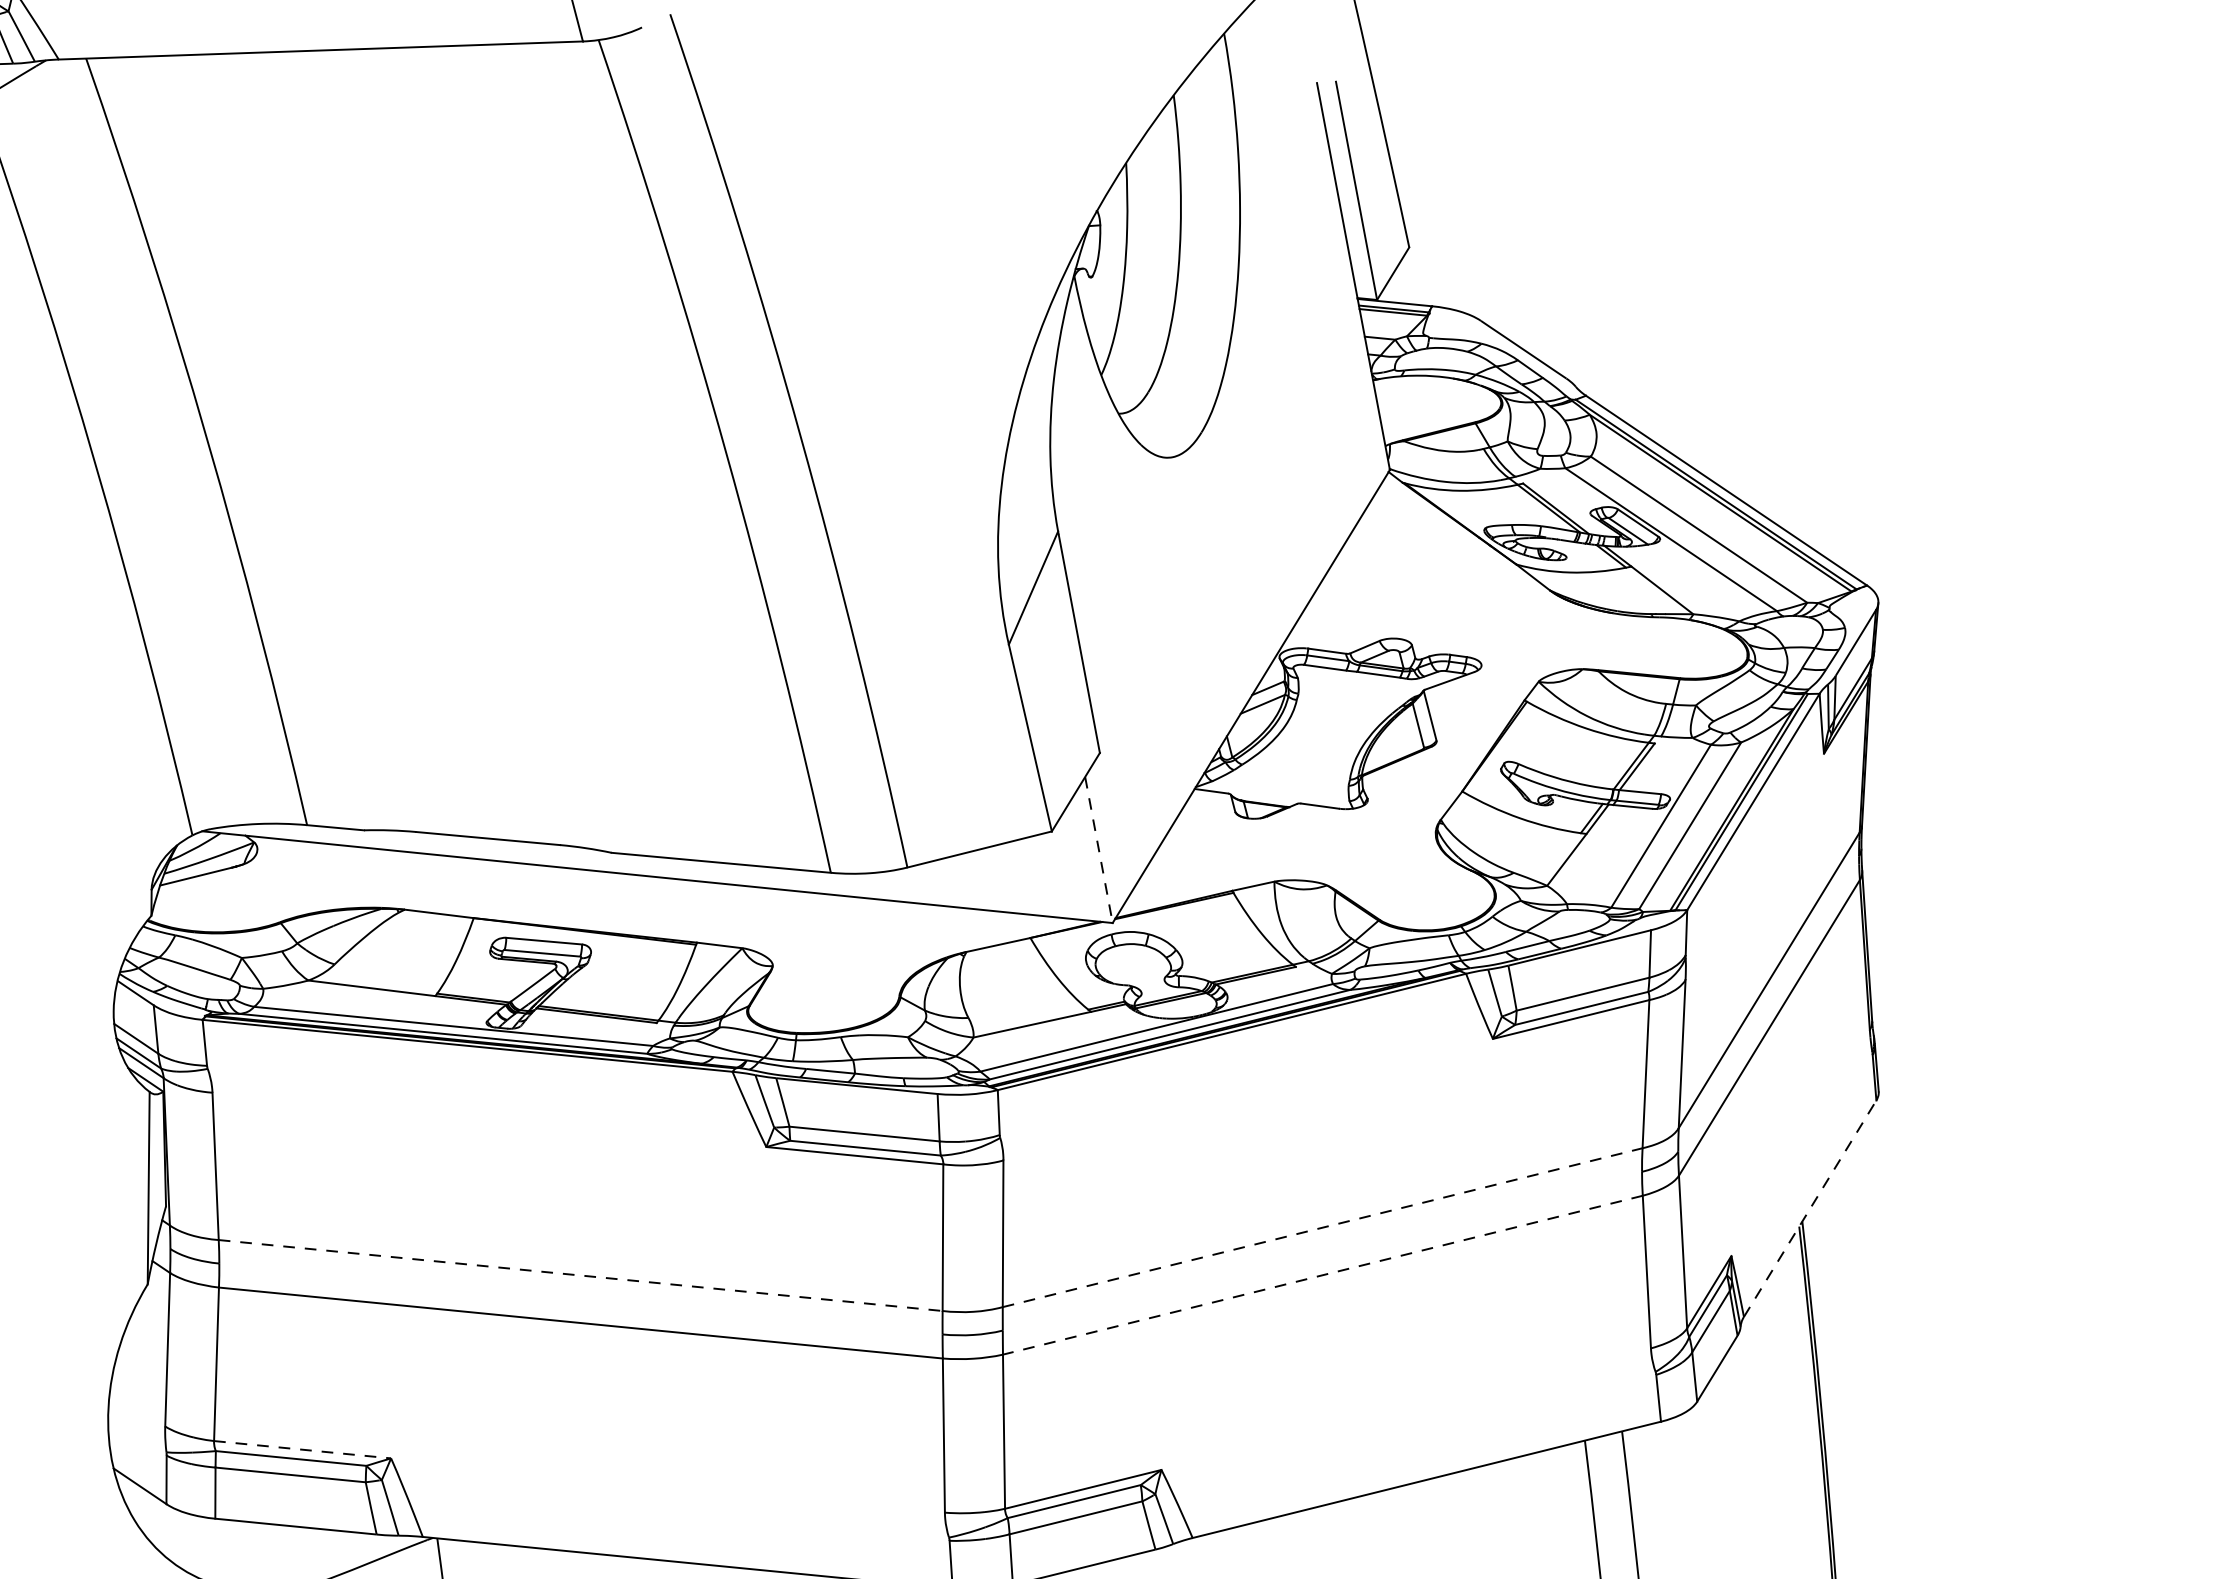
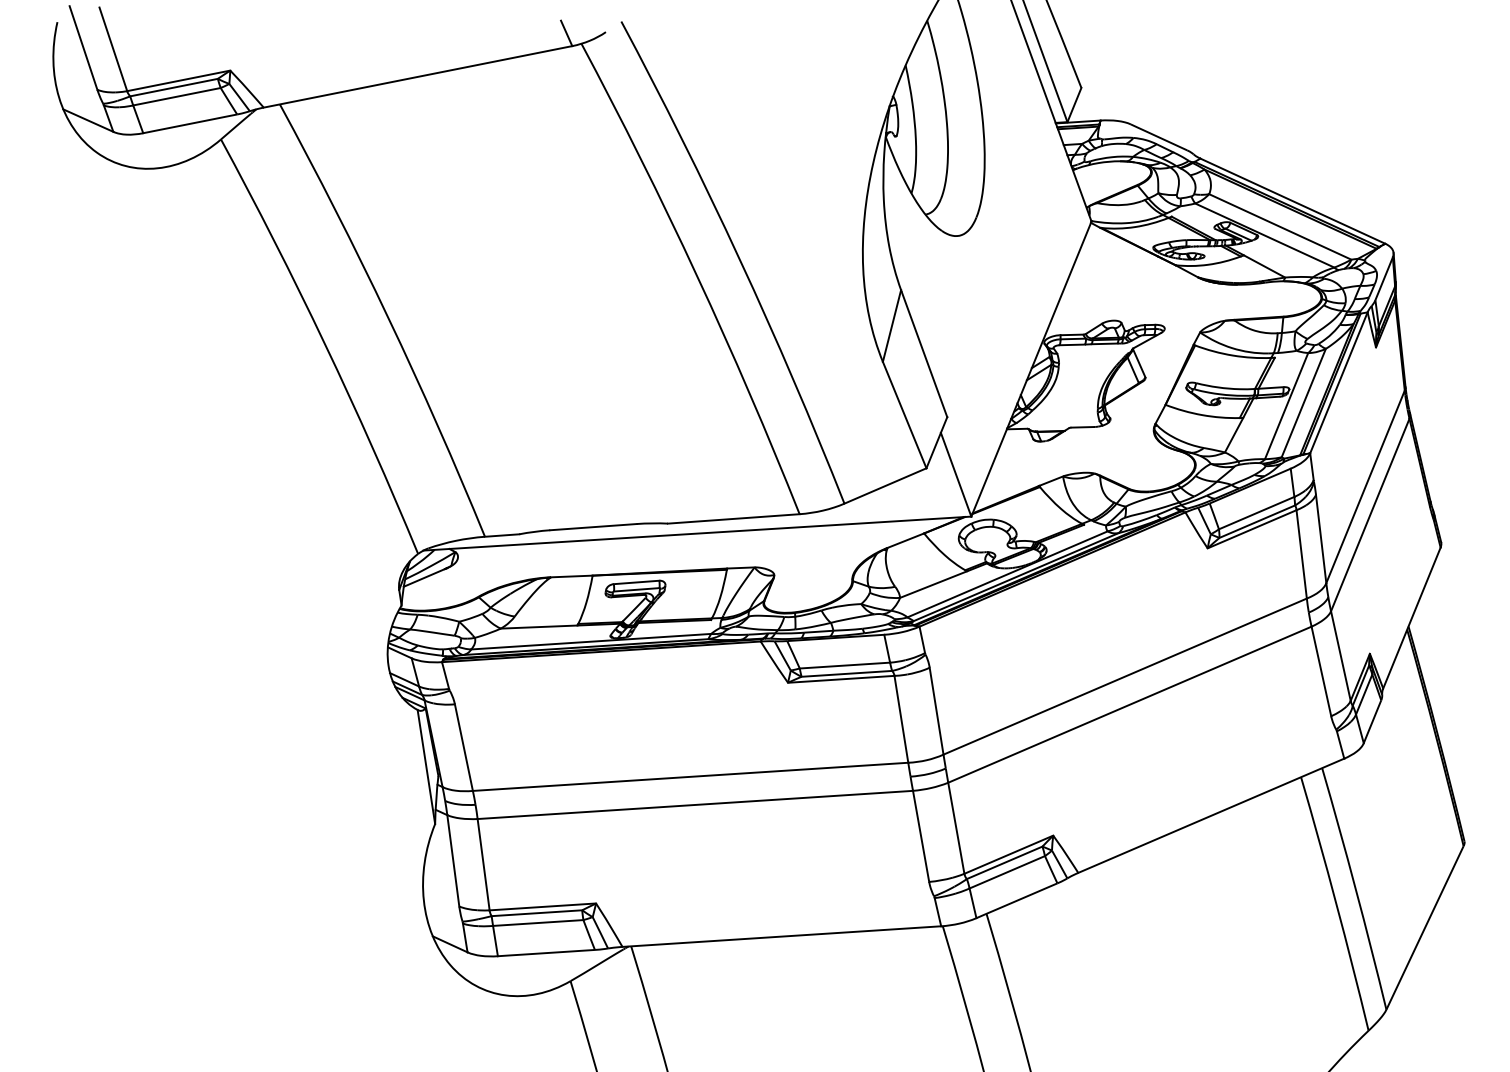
line: (1099, 849) -> (956, 474), dashed -> solid
line: (1811, 1207) -> (1412, 617), dashed -> solid
line: (1323, 1227) -> (1125, 676), dashed -> solid
line: (1322, 1274) -> (1129, 704), dashed -> solid
line: (582, 1275) -> (691, 776), dashed -> solid
line: (303, 1449) -> (543, 906), dashed -> solid

